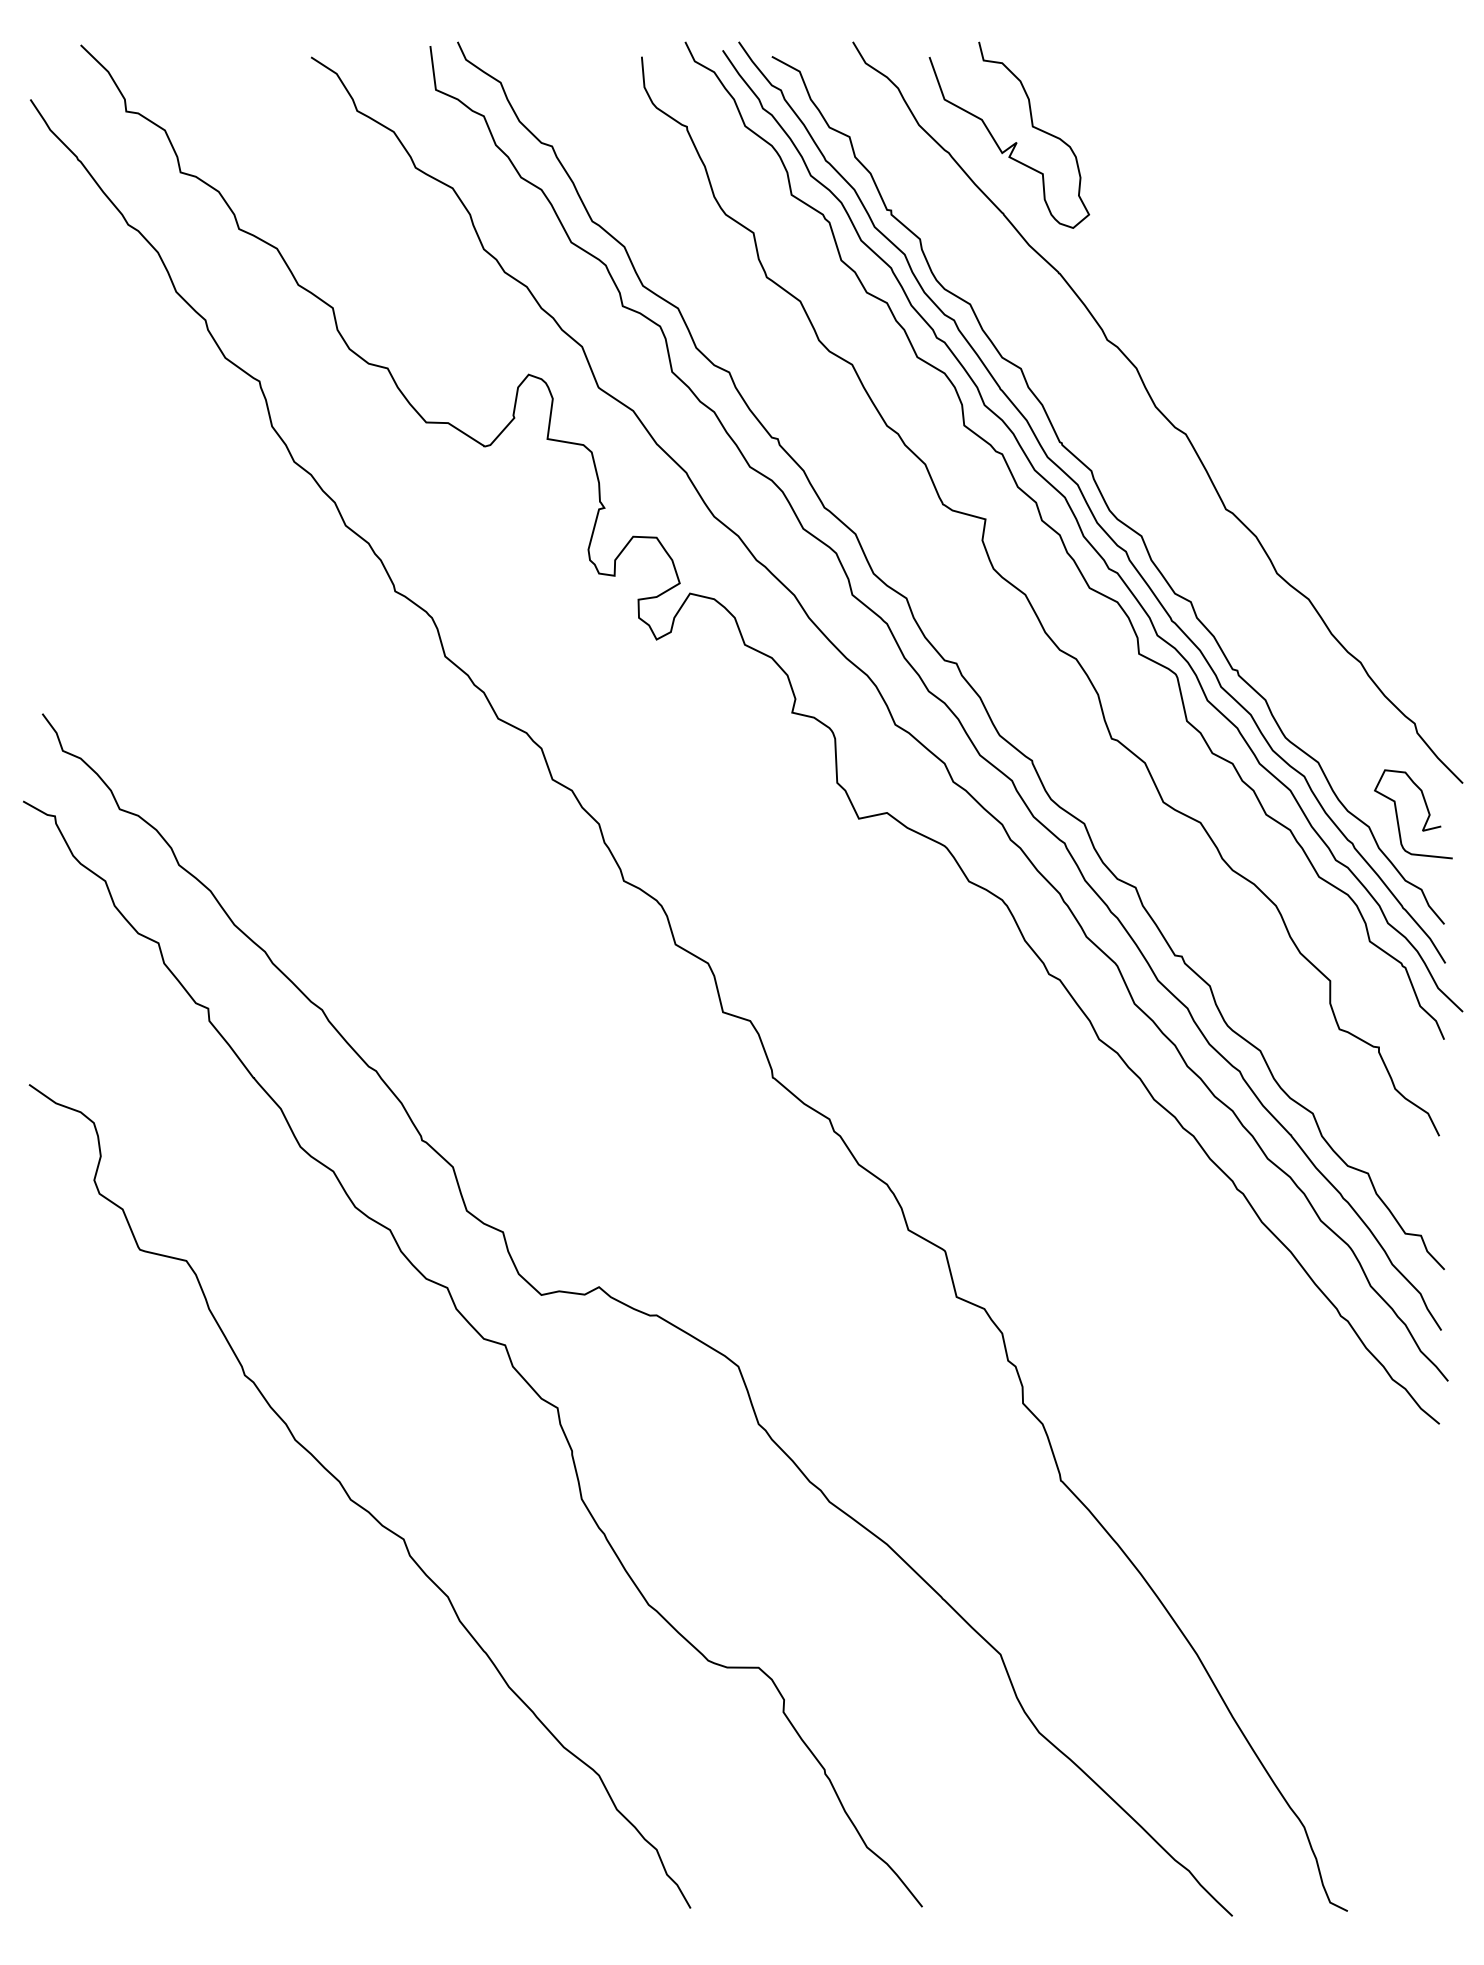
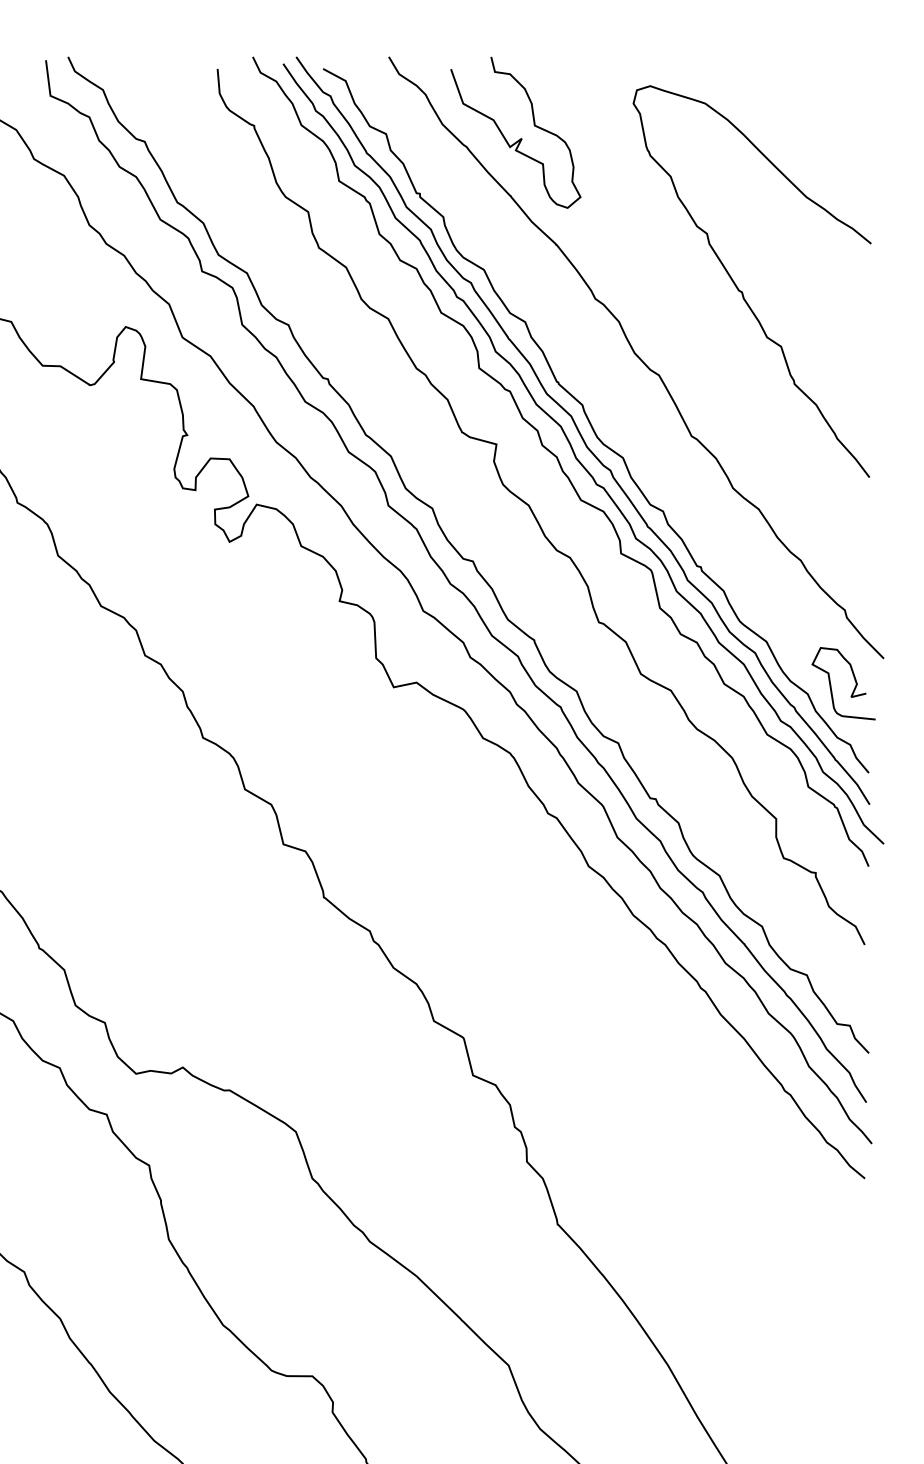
curve: (1287, 330) -> (741, 291), added

